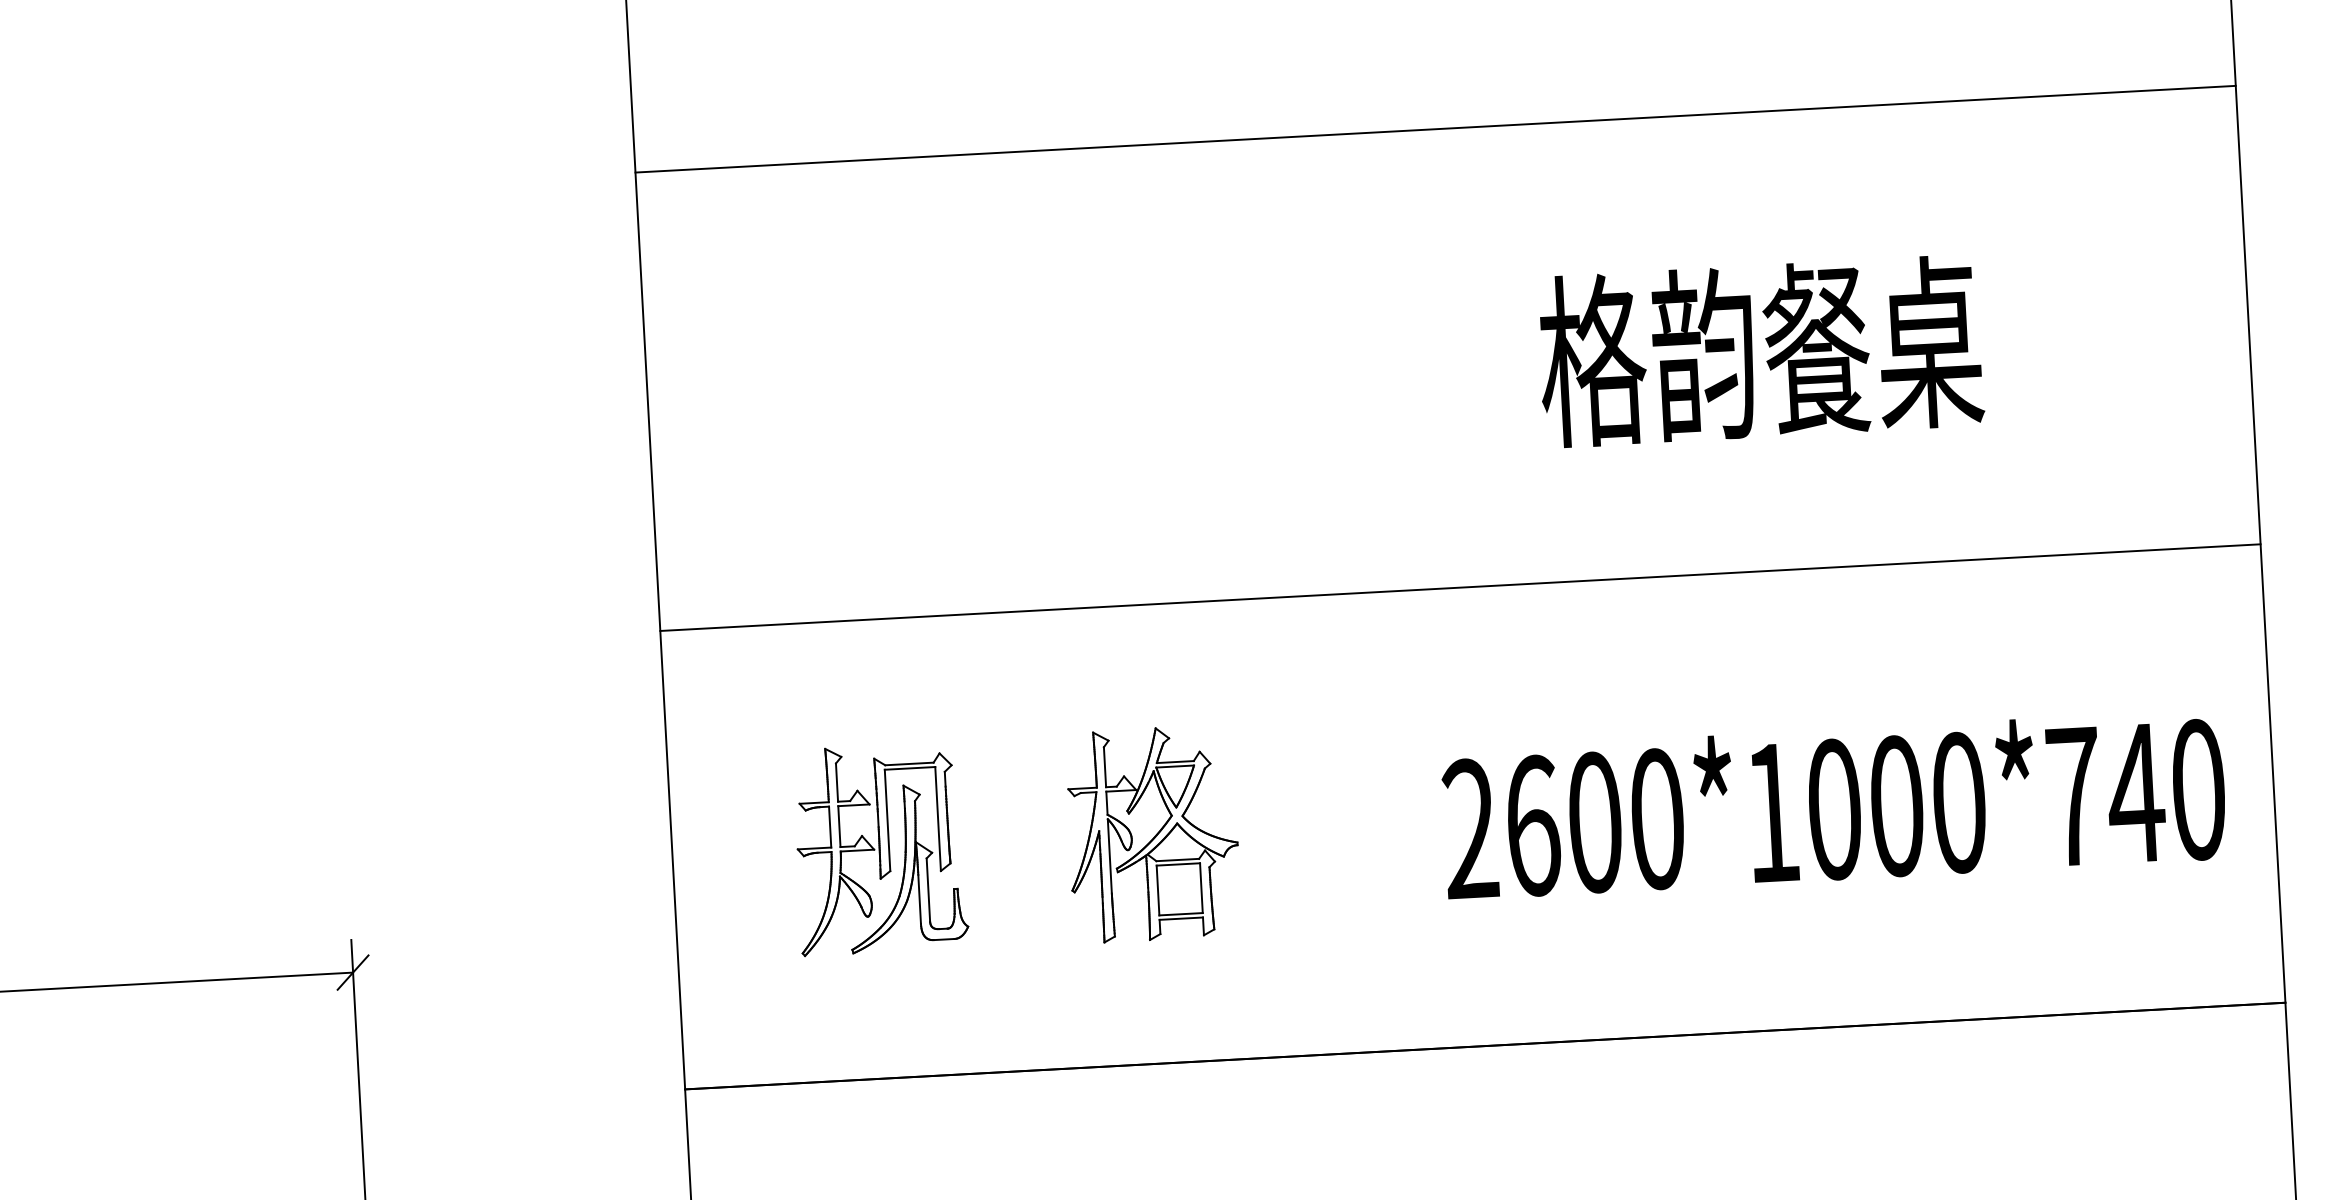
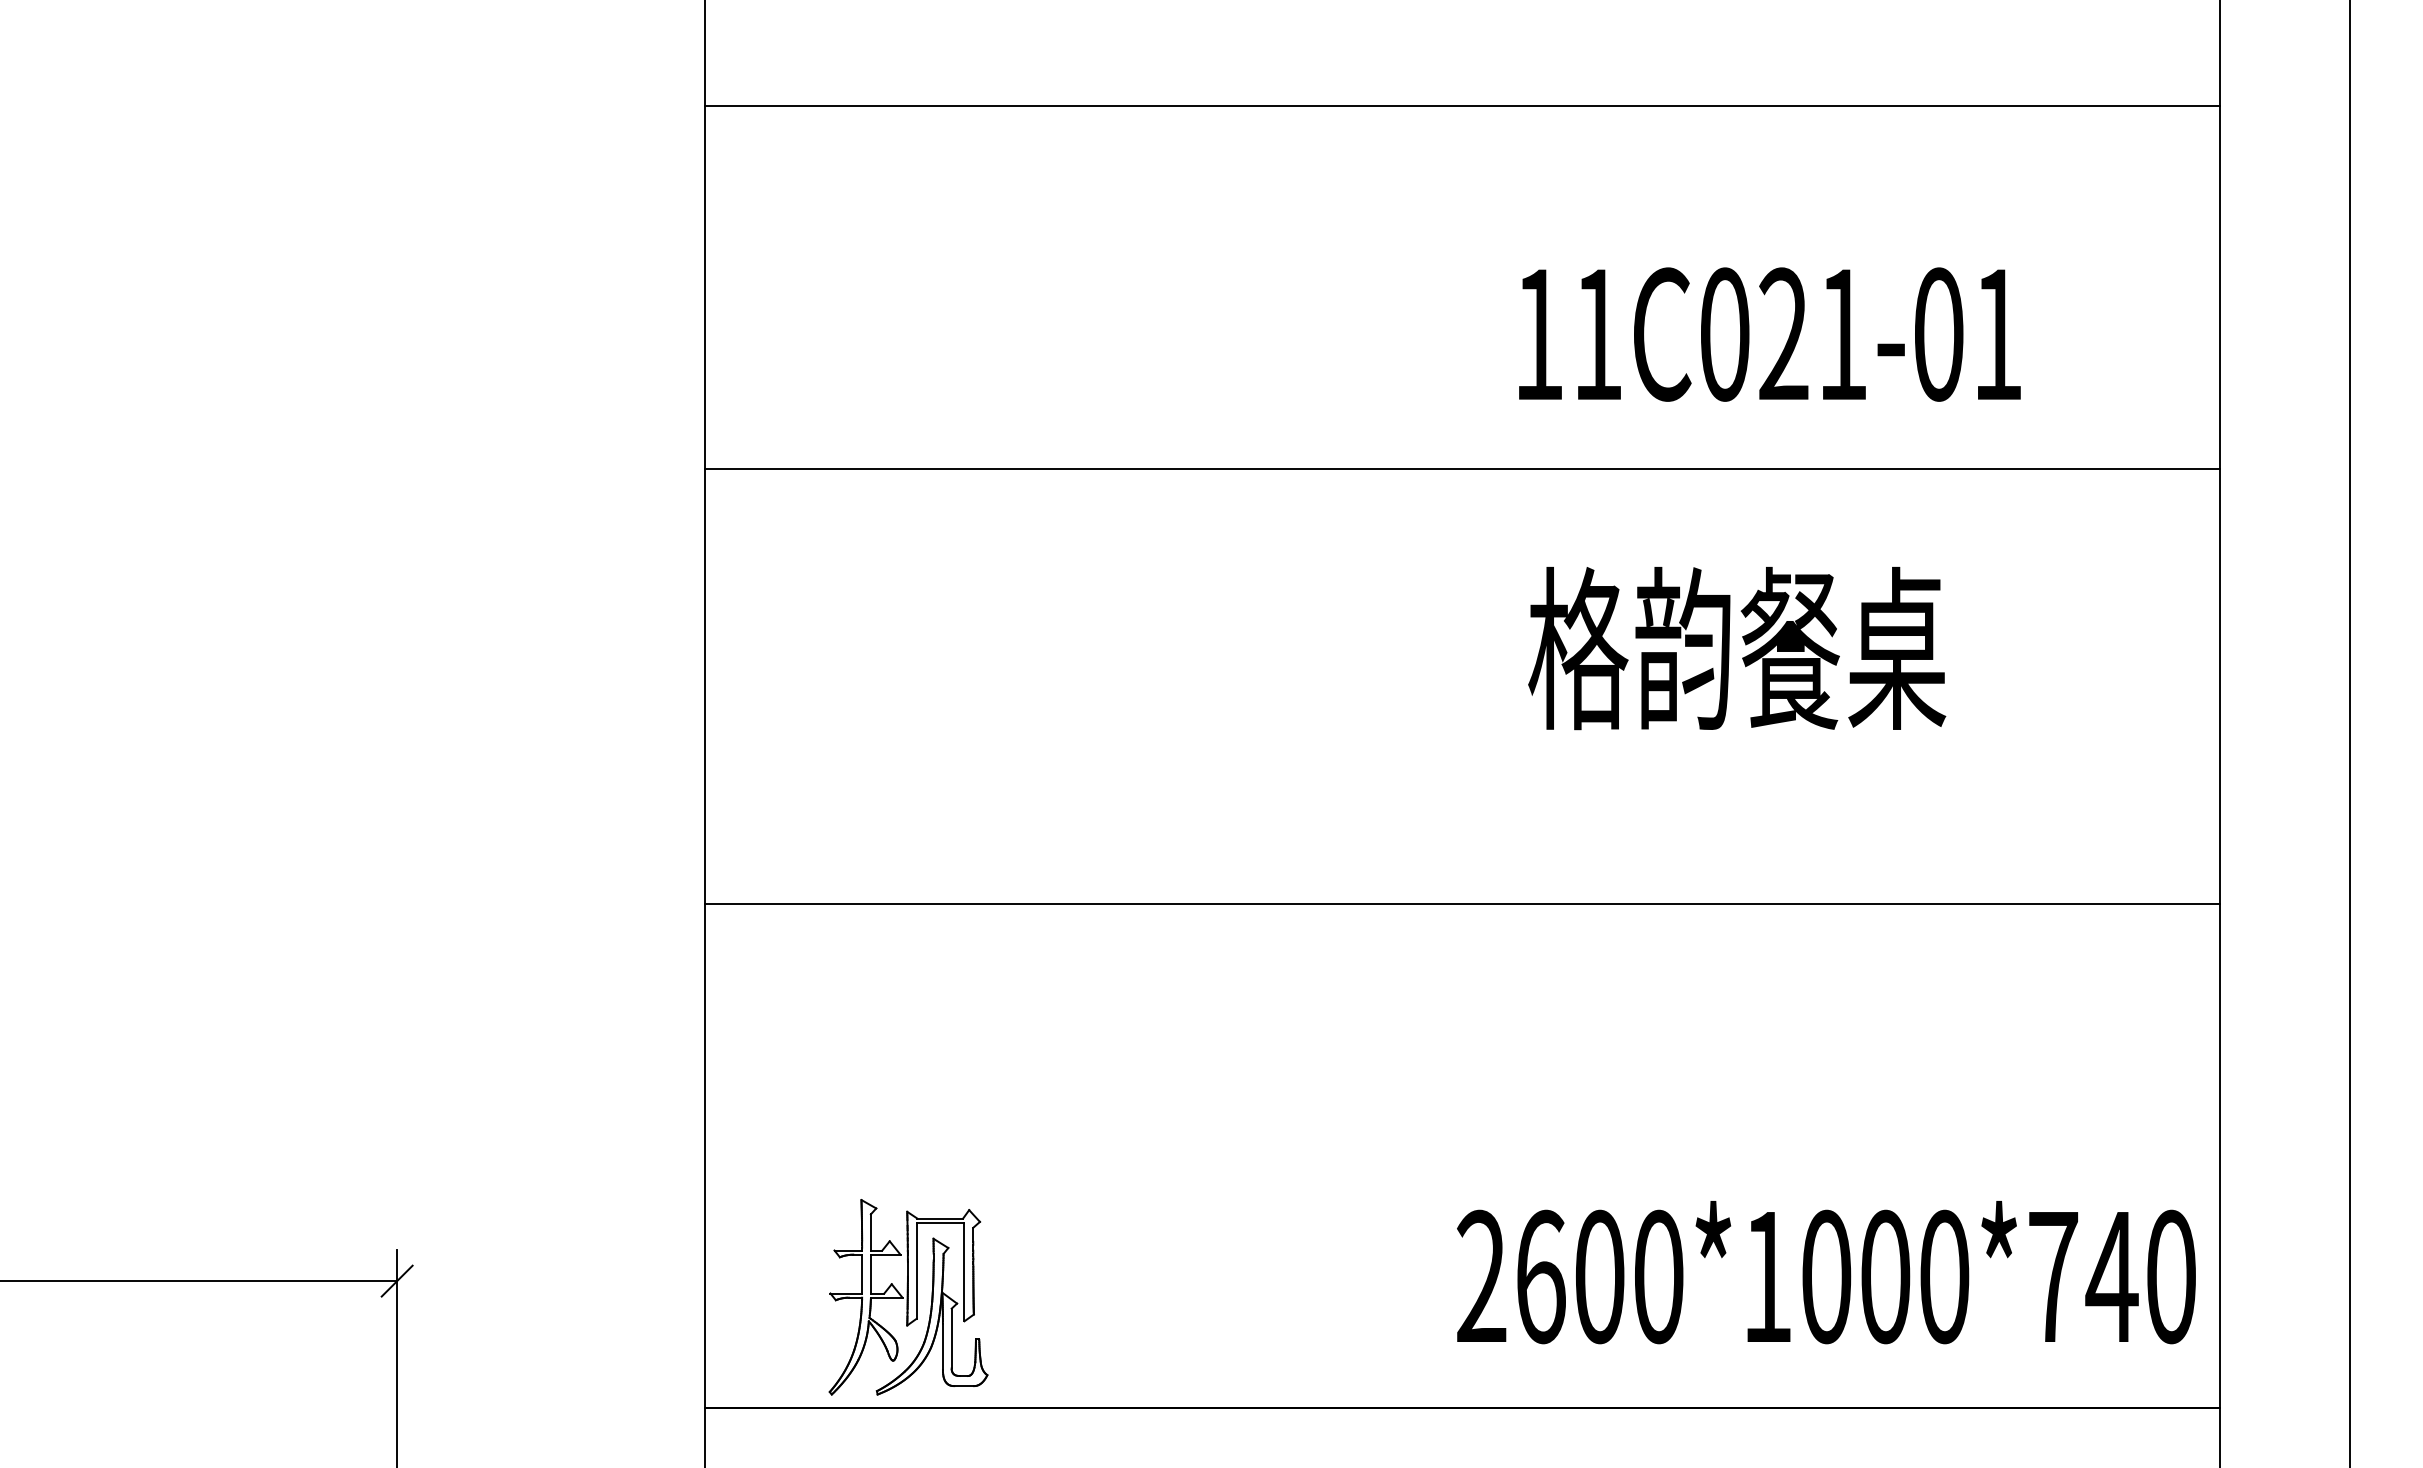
line: (1435, 129) -> (1462, 469), moved
text: (1761, 351) -> (1737, 648), moved
line: (1460, 587) -> (1462, 904), moved
text: (1834, 804) -> (1826, 1272), moved
part: (1152, 834) -> (1159, 1191), removed
part: (880, 849) -> (908, 1297), moved

